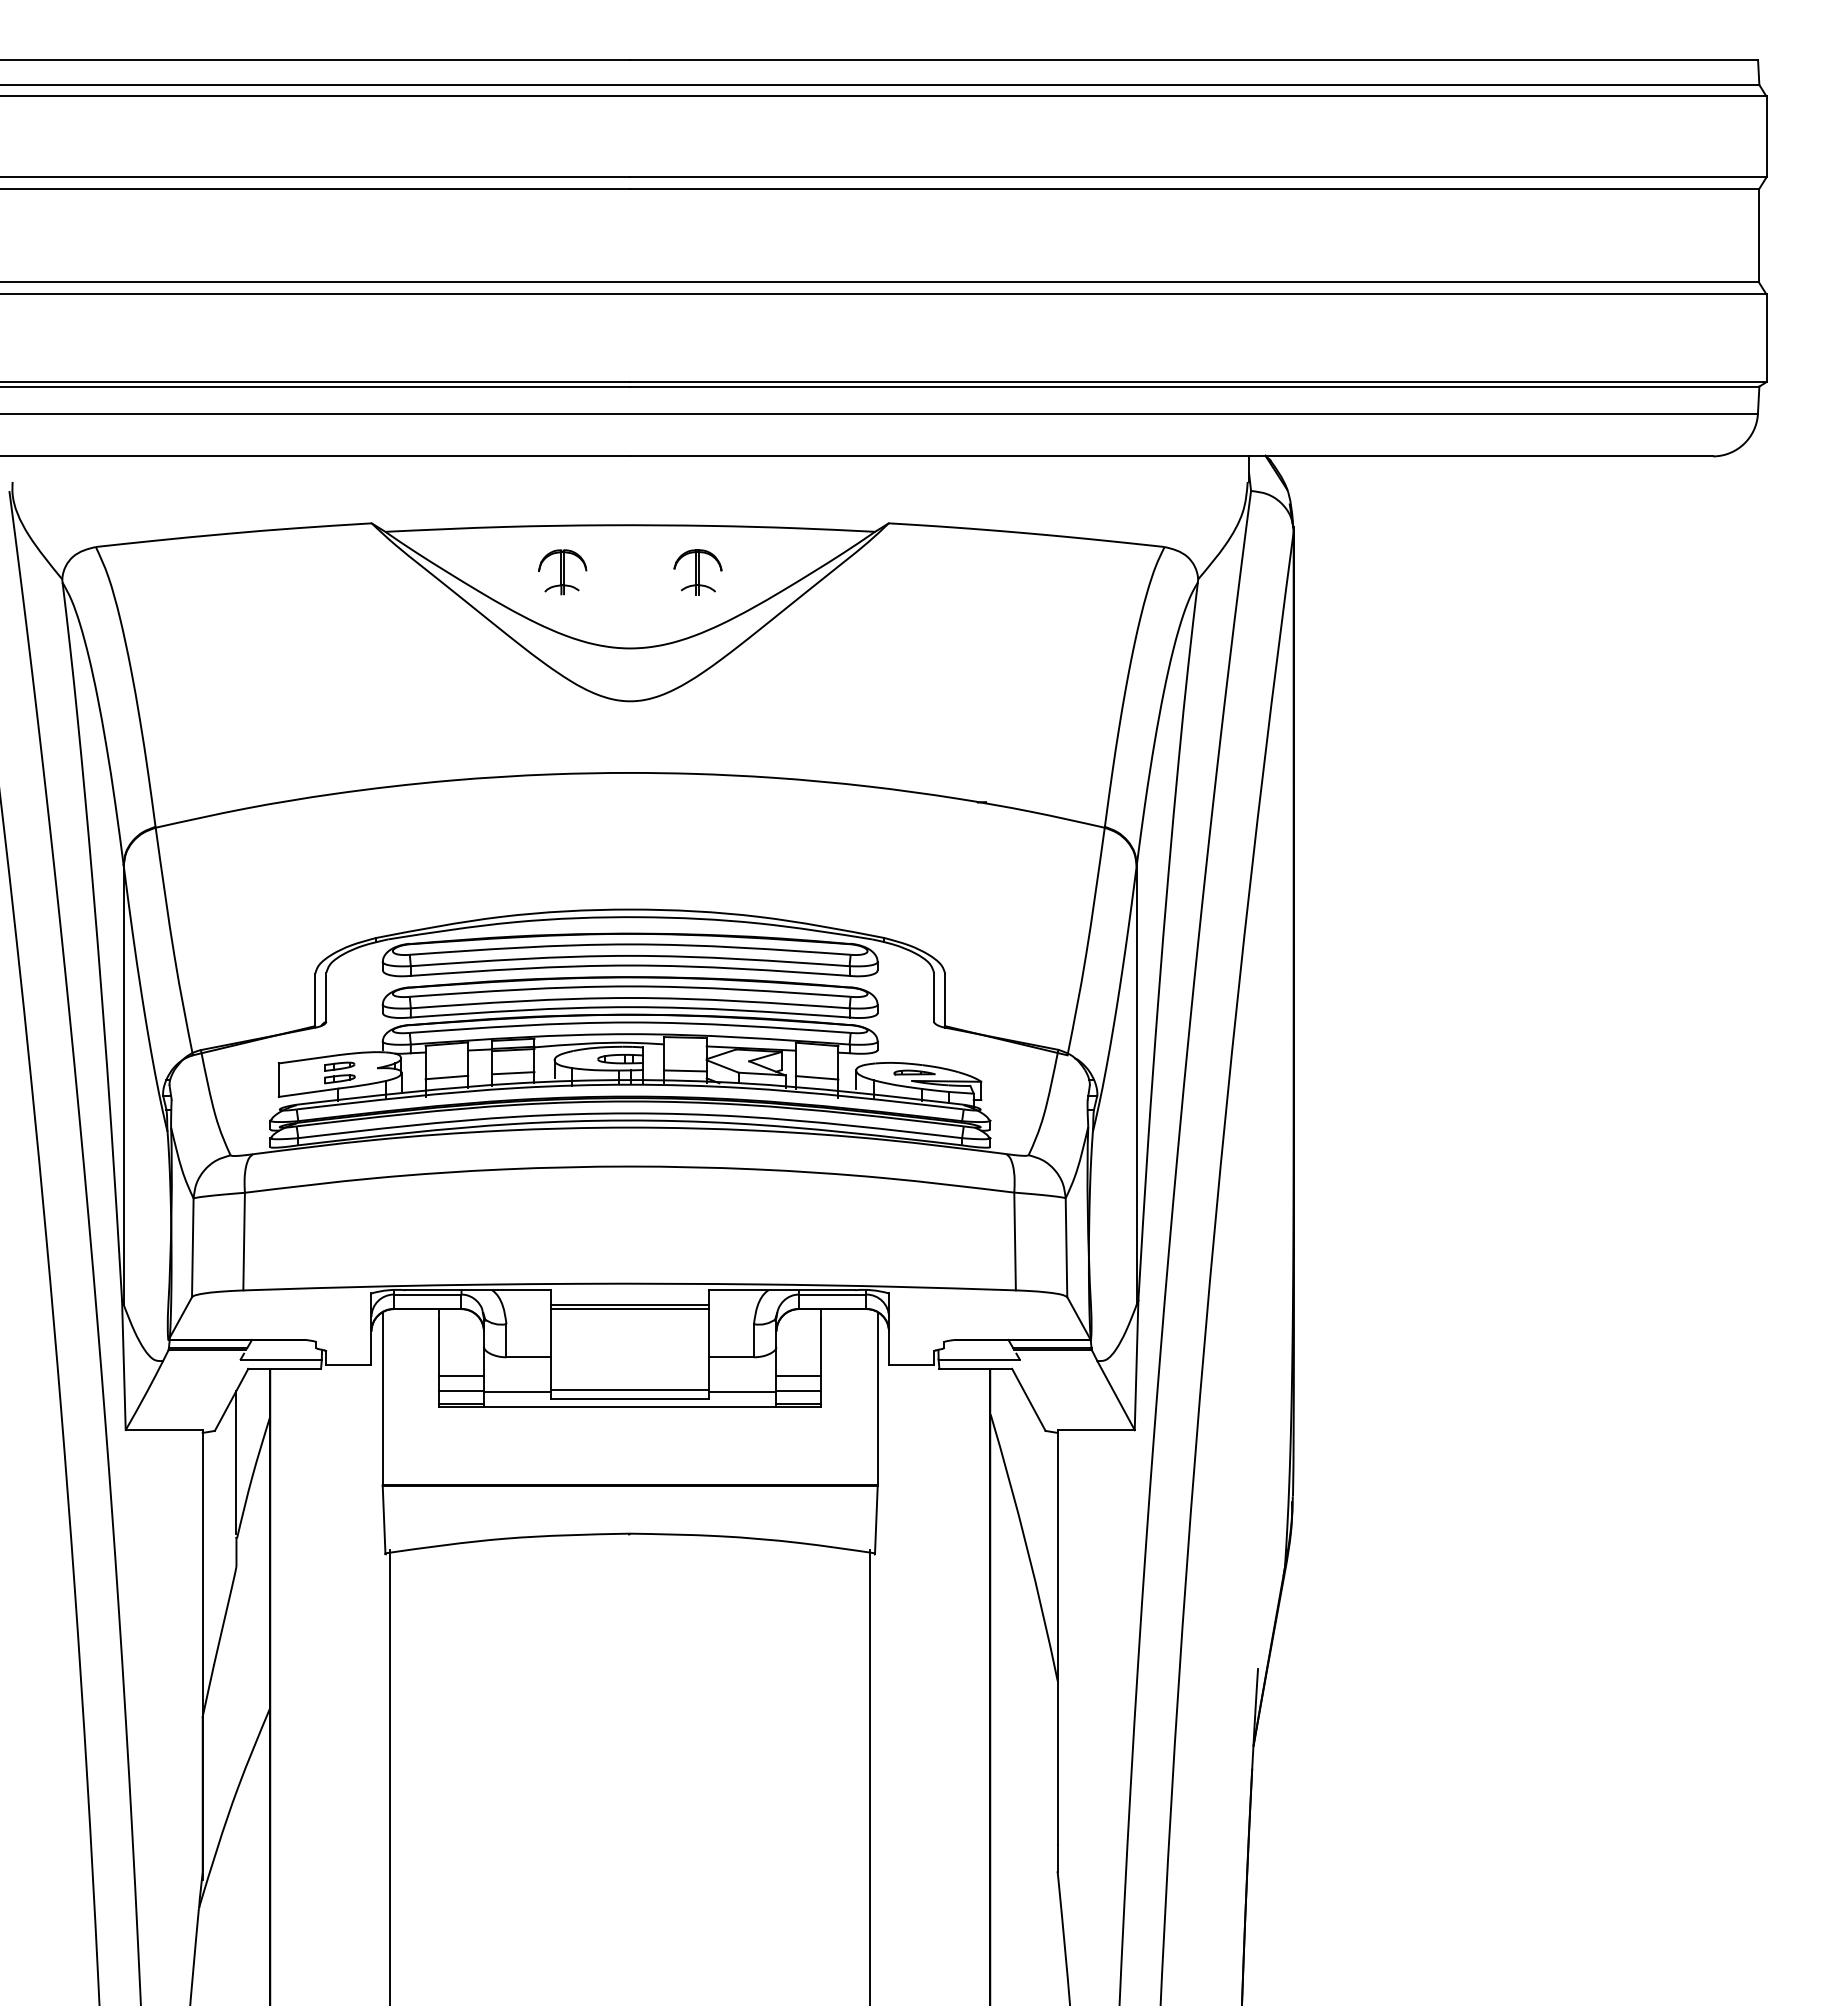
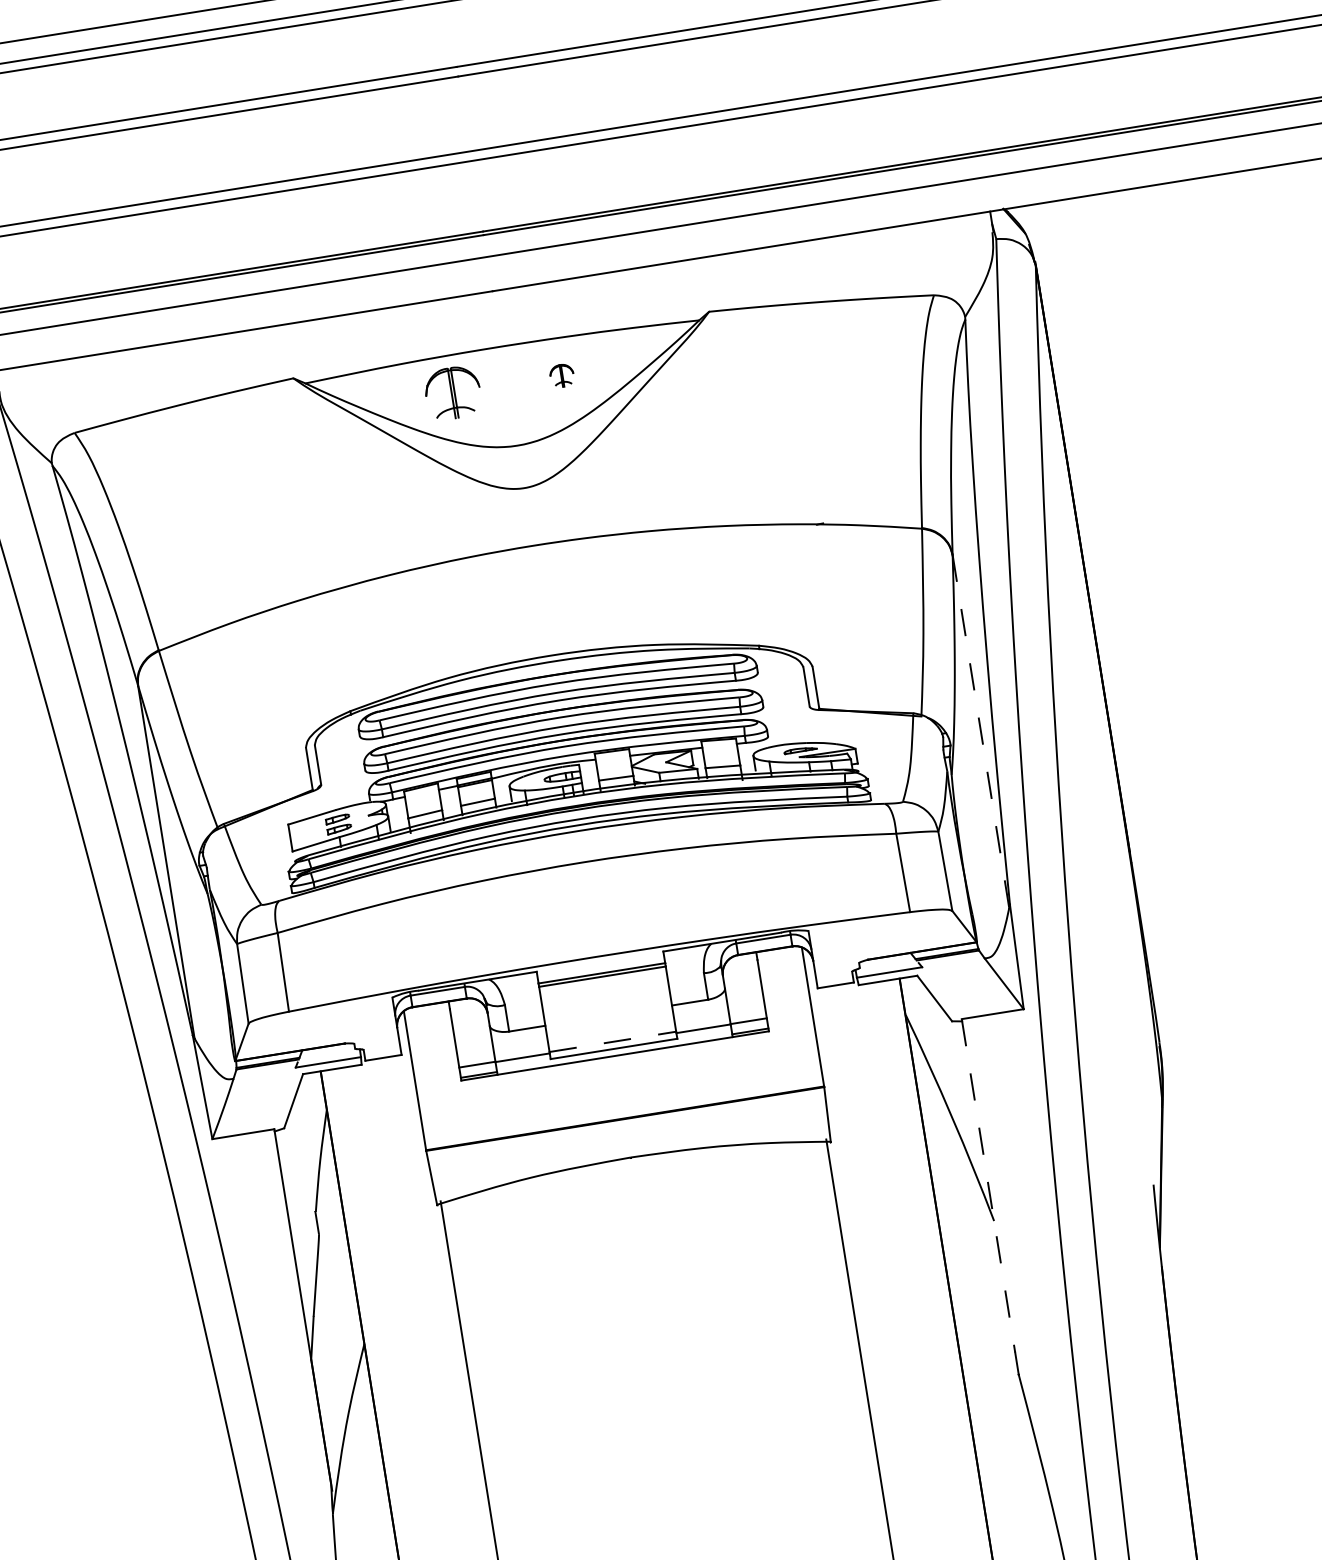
part: (562, 572) -> (453, 393), size x1.4
part: (697, 572) -> (561, 375), size x0.6
line: (1136, 1084) -> (980, 731), solid -> dashed
line: (460, 1375) -> (474, 1052), removed
line: (798, 1375) -> (746, 1008), removed
line: (630, 1389) -> (613, 1041), solid -> dashed
line: (236, 1461) -> (305, 1150), removed
line: (1057, 1637) -> (988, 1185), solid -> dashed

